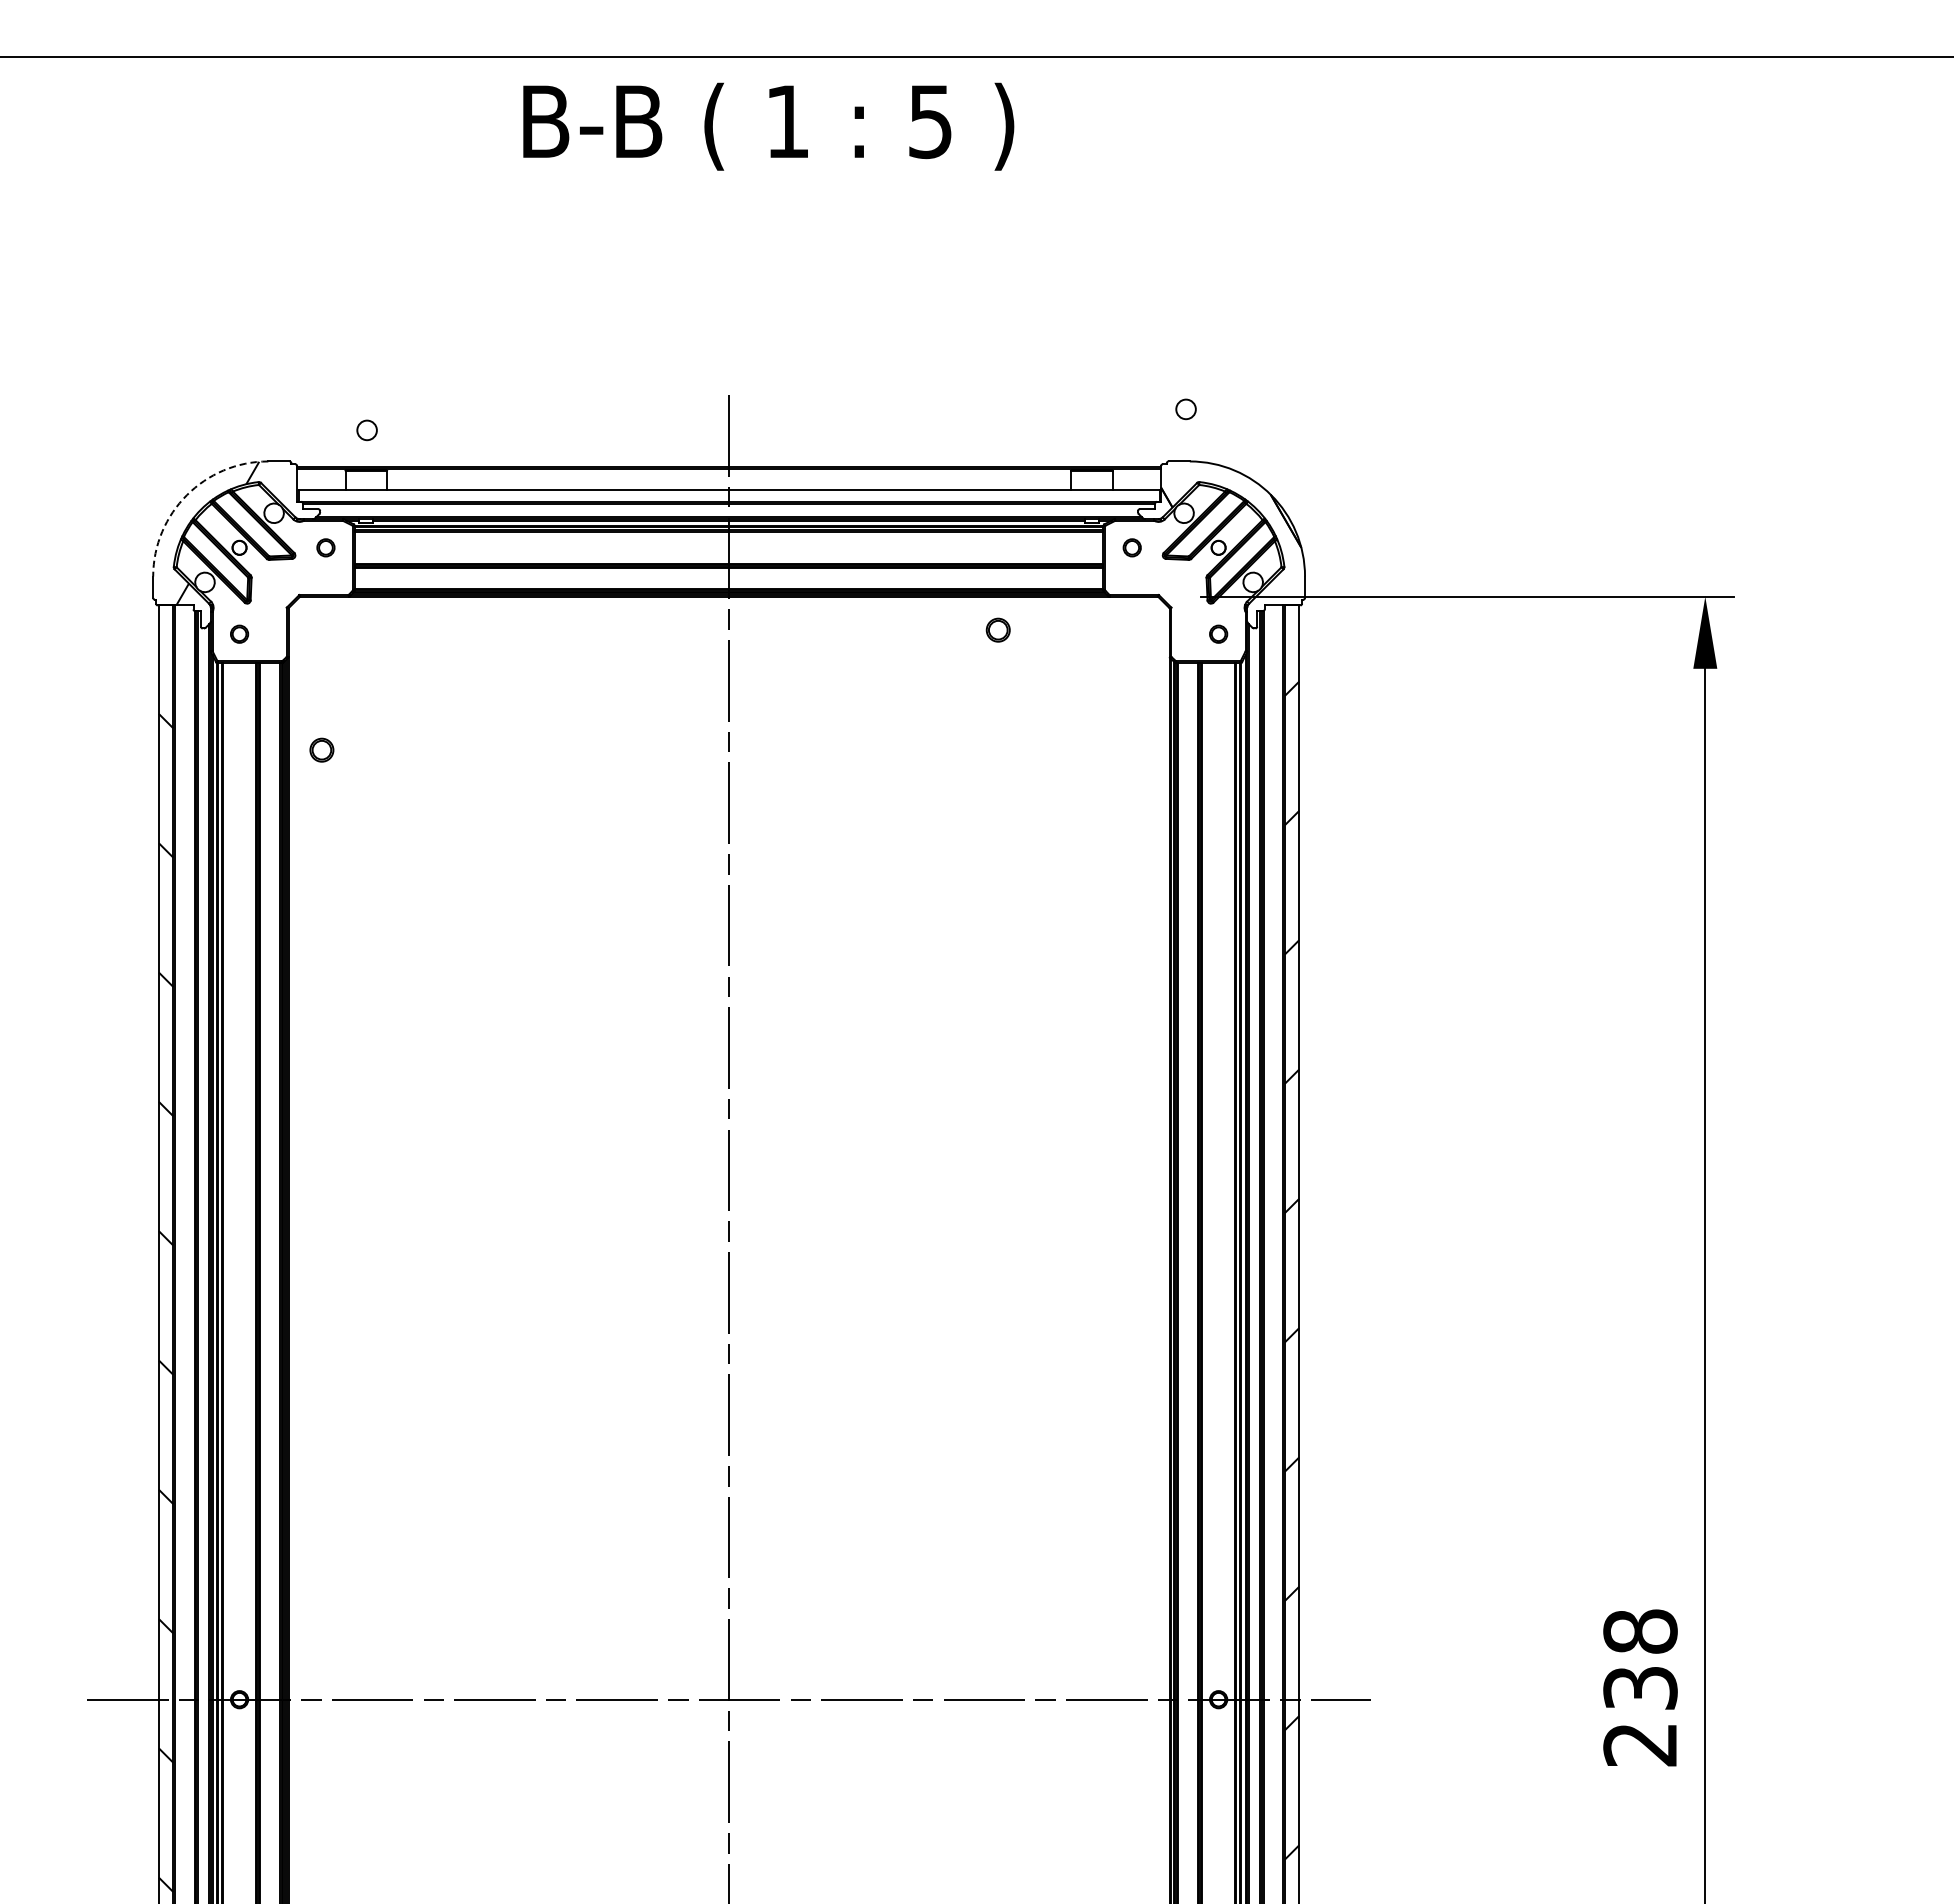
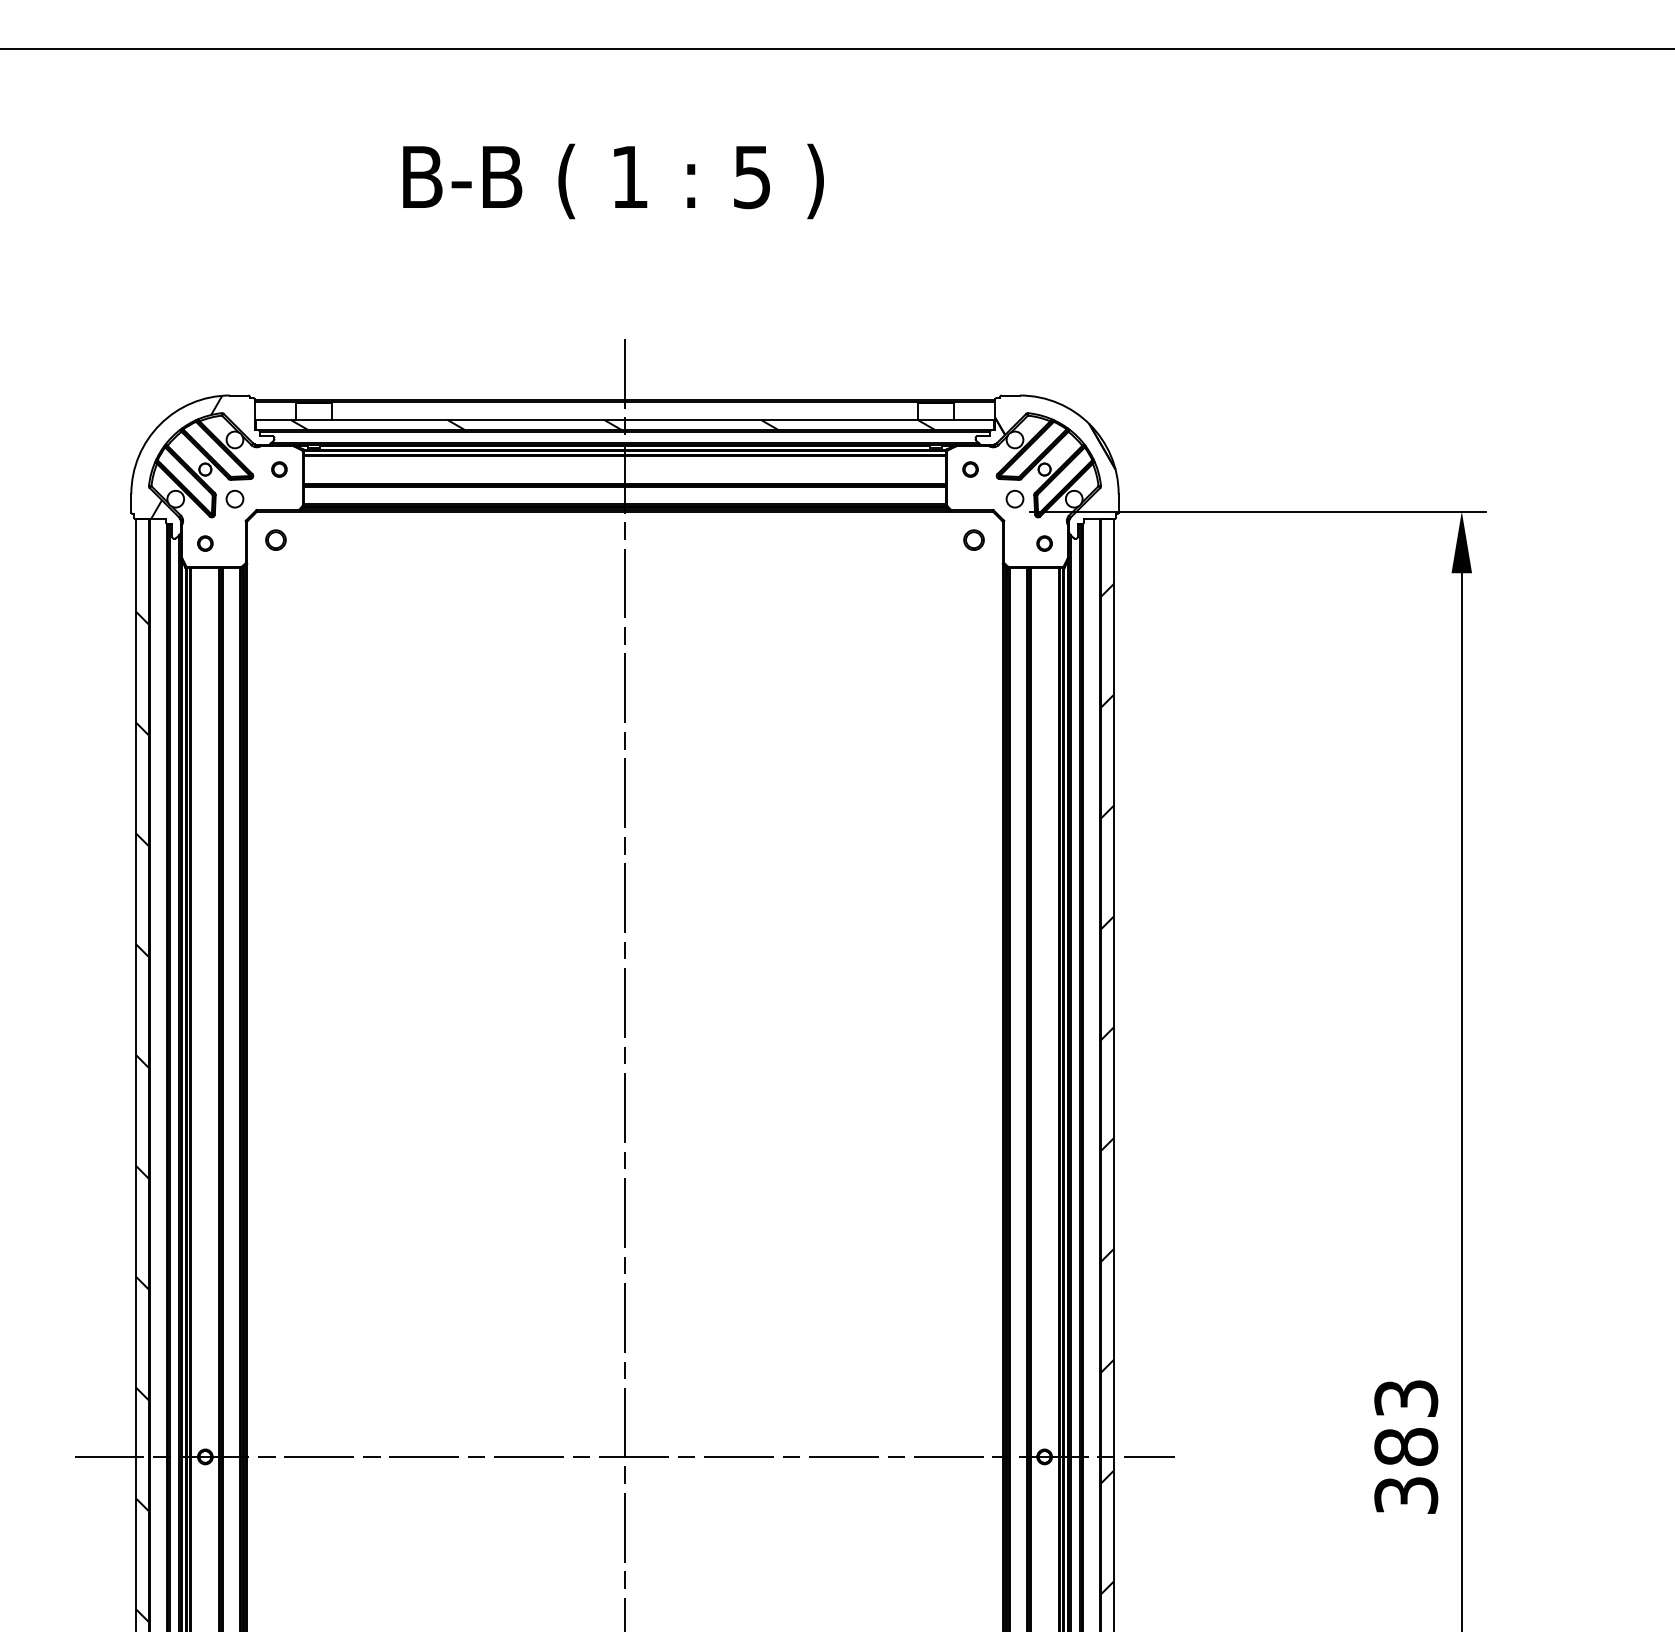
text: (768, 126) -> (613, 181), moved
circle: (1185, 409) -> (1014, 499), moved
circle: (366, 430) -> (234, 499), moved
arc: (186, 495) -> (159, 424), dashed -> solid
hatch: (715, 495) -> (613, 424), added
part: (997, 629) -> (973, 539), moved
part: (321, 749) -> (275, 539), moved
text: (1640, 1687) -> (1406, 1446), 238 -> 383

